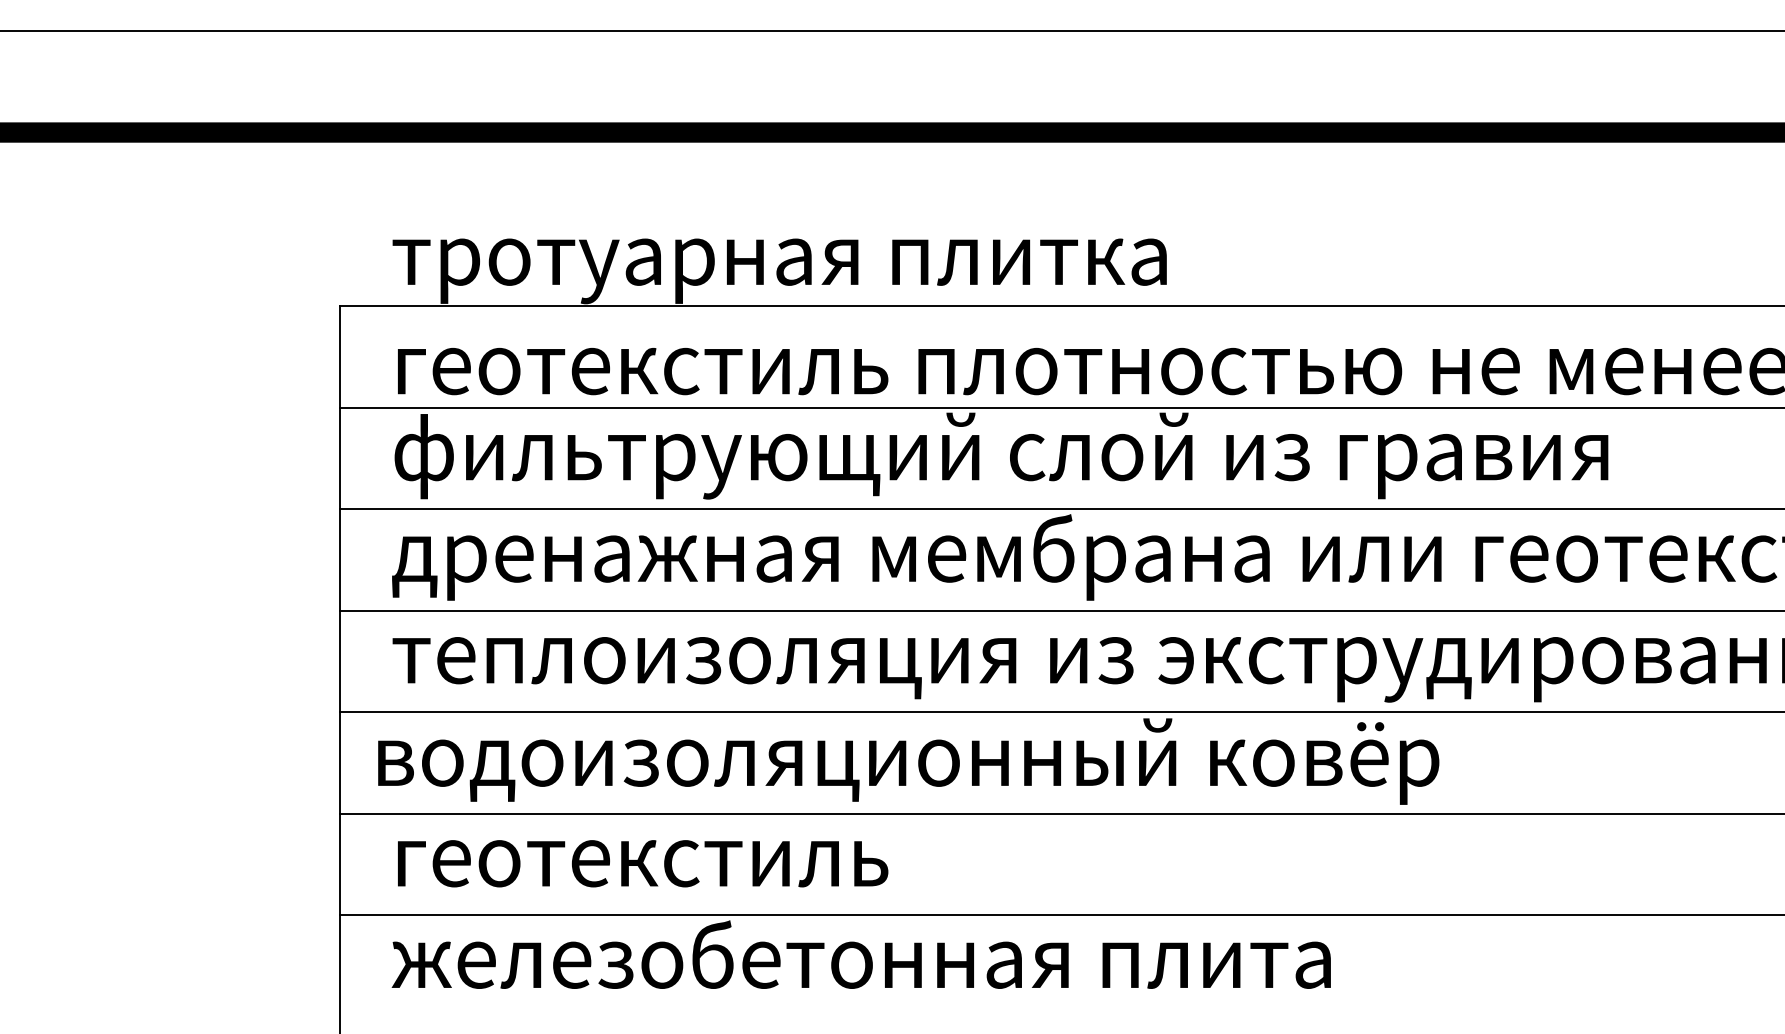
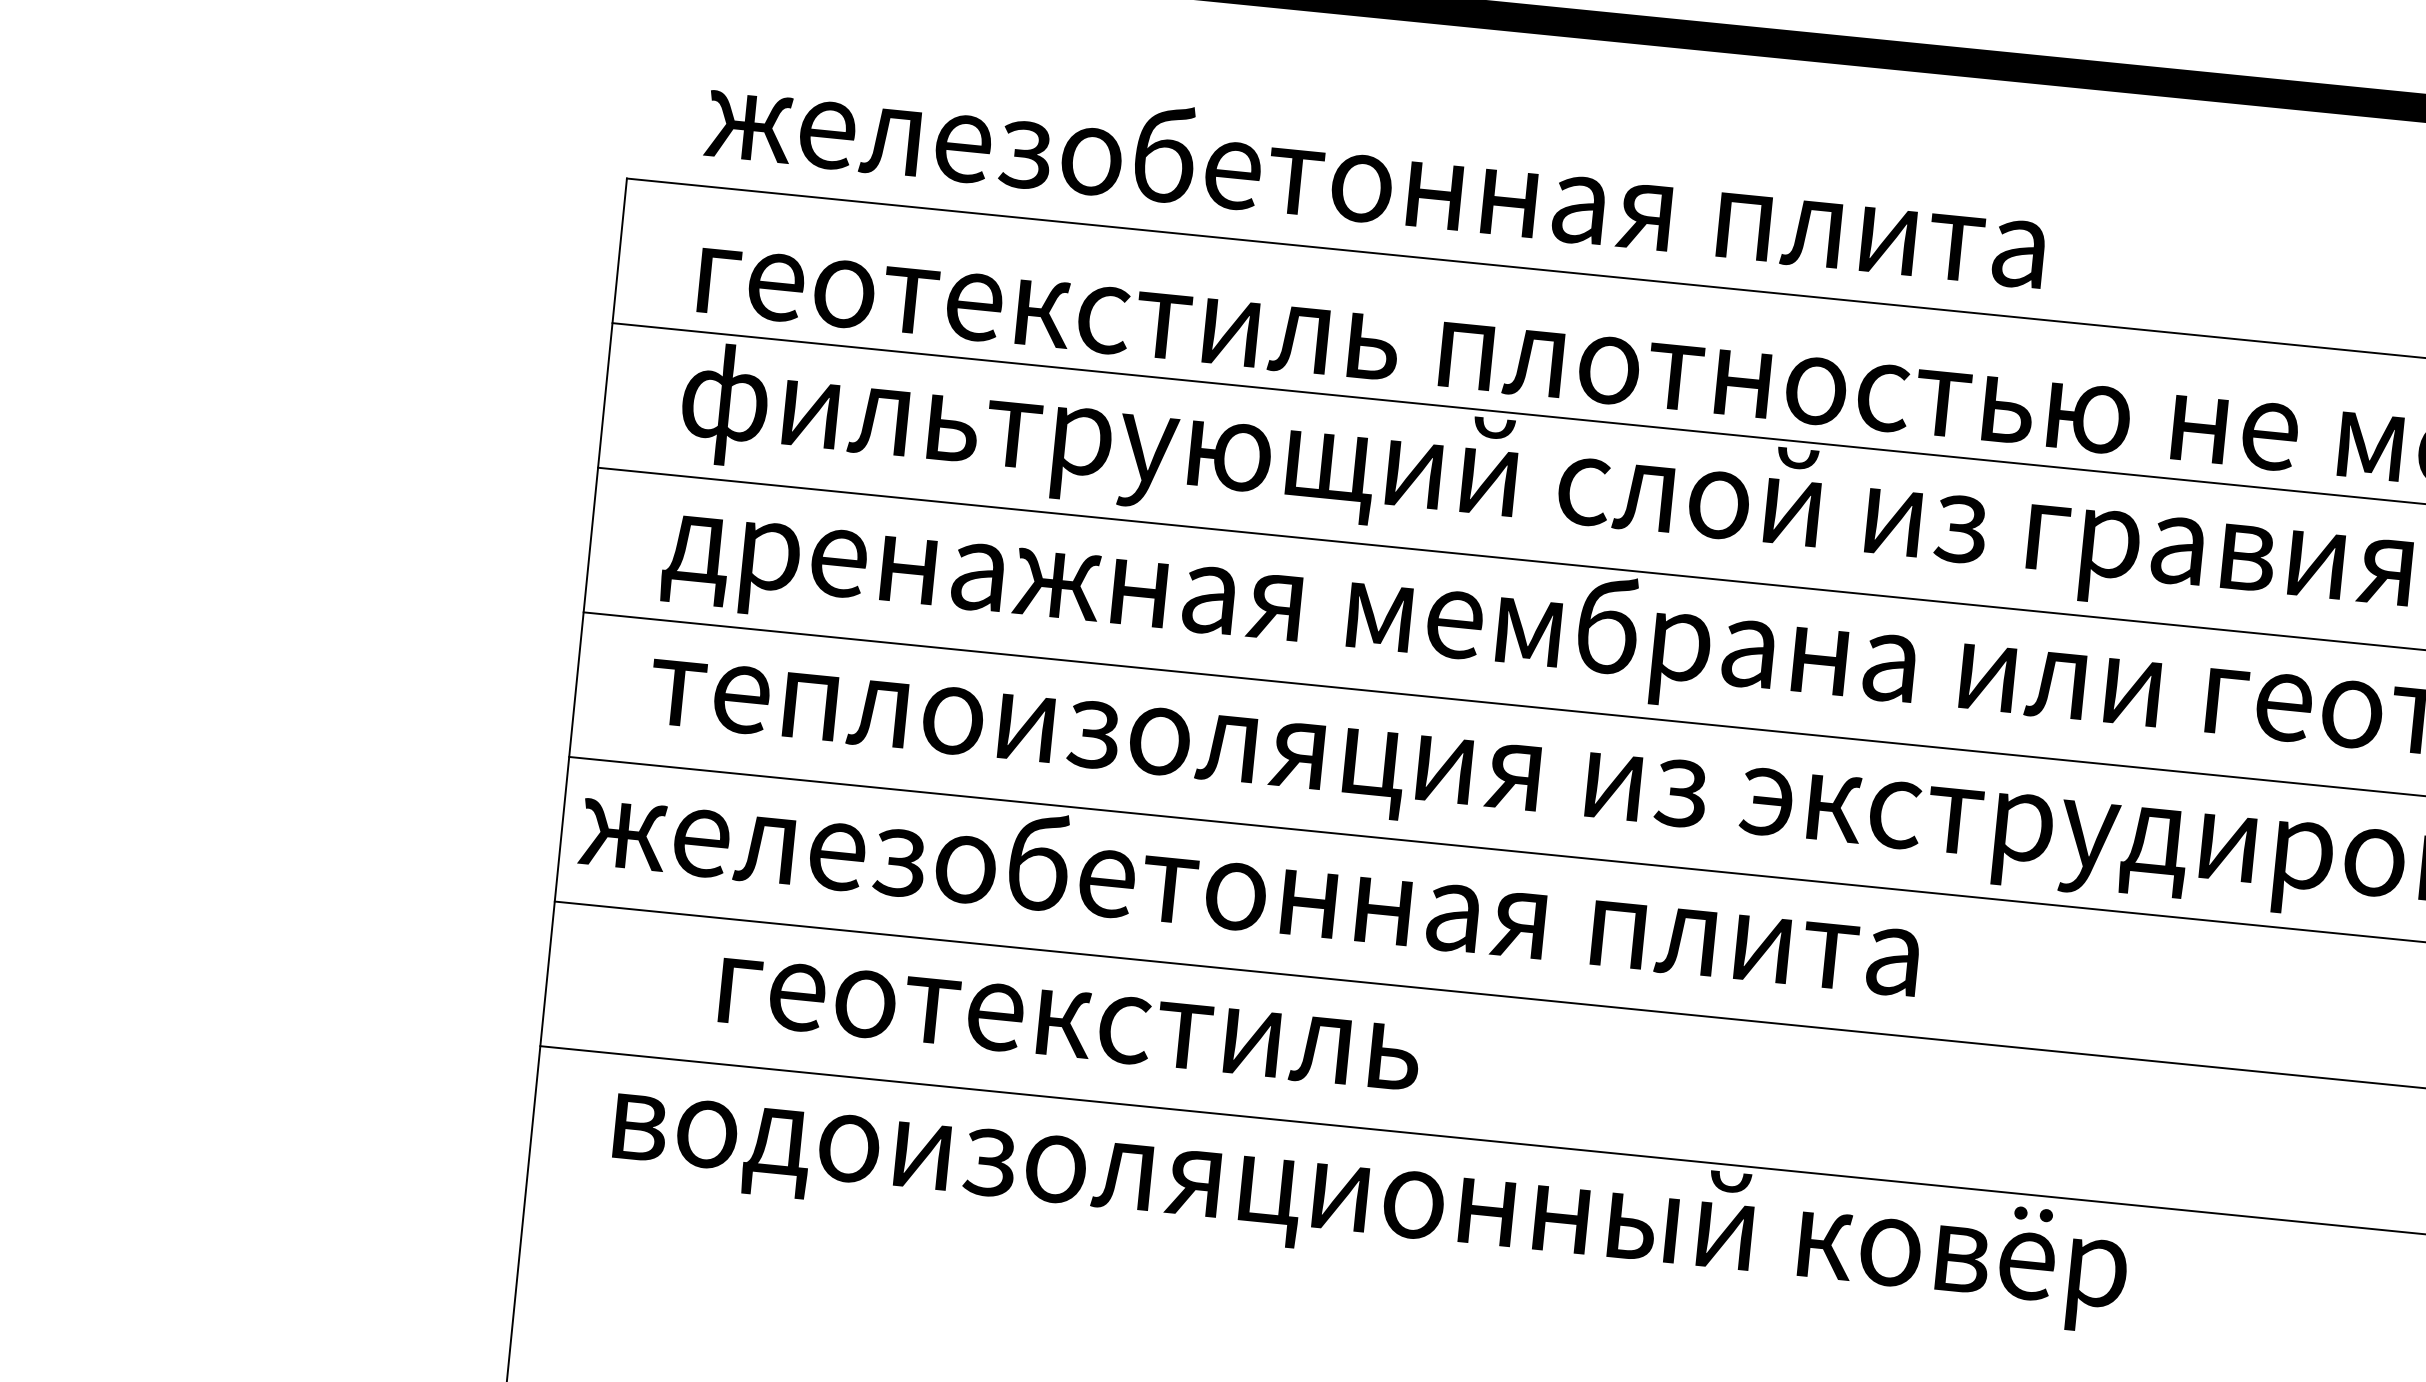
text: (860, 260) -> (1374, 187), тротуарная плитка -> железобетонная плита
text: (896, 761) -> (1354, 906), водоизоляционный ковёр -> железобетонная плита
text: (643, 863) -> (1070, 1024), moved
text: (925, 963) -> (1366, 1197), железобетонная плита -> водоизоляционный ковёр

